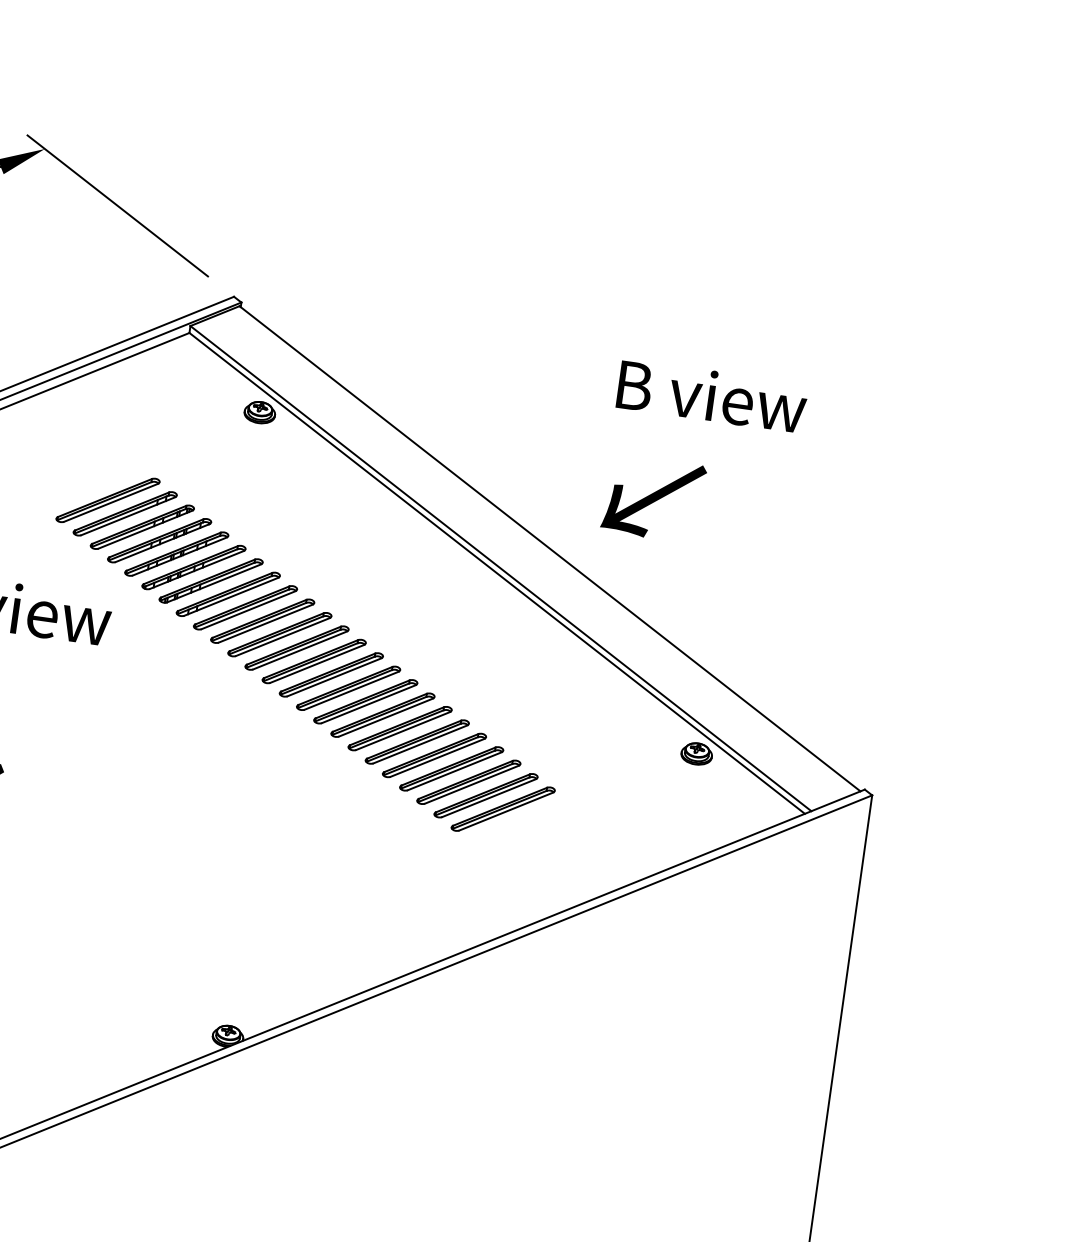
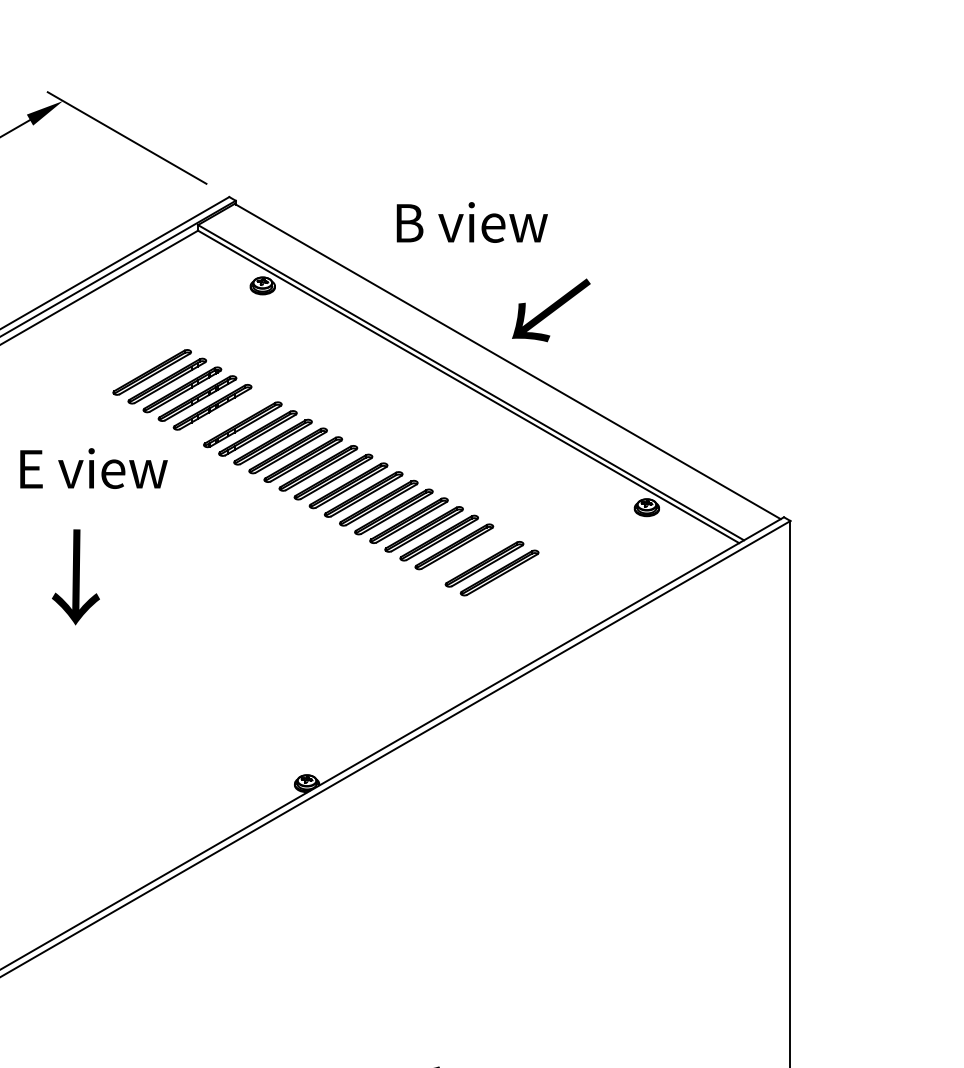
text: (711, 395) -> (471, 222), moved
text: (653, 498) -> (551, 310), moved
part: (193, 566) -> (227, 415), removed
part: (468, 782) -> (469, 555), removed

